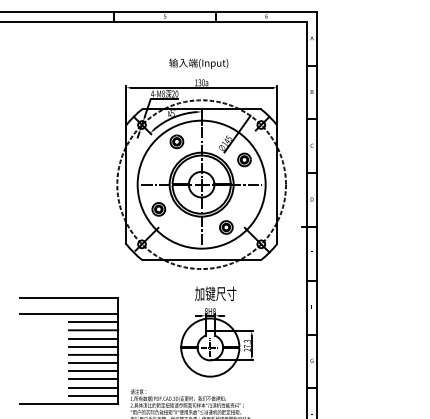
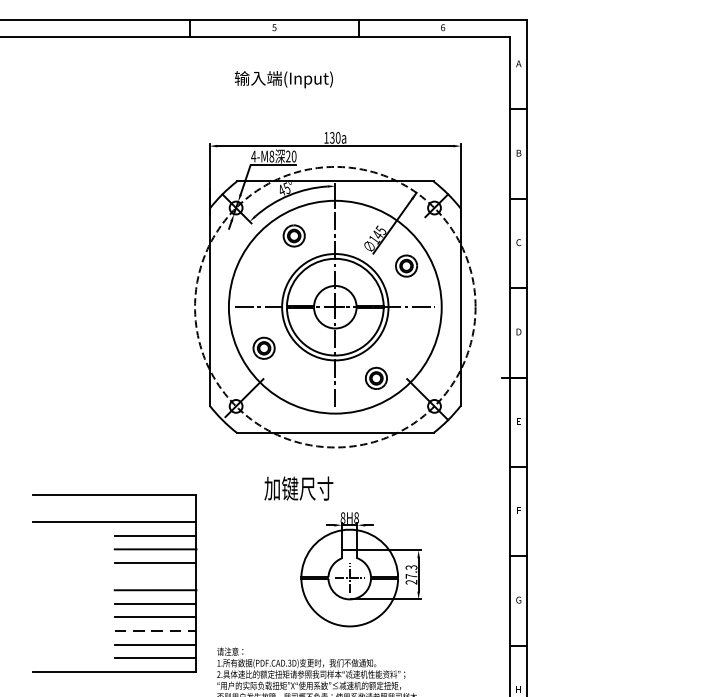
text: (198, 63) -> (283, 79), moved
text: (215, 293) -> (298, 488), moved
line: (93, 346) -> (155, 576), removed
line: (93, 379) -> (155, 631), solid -> dashed

